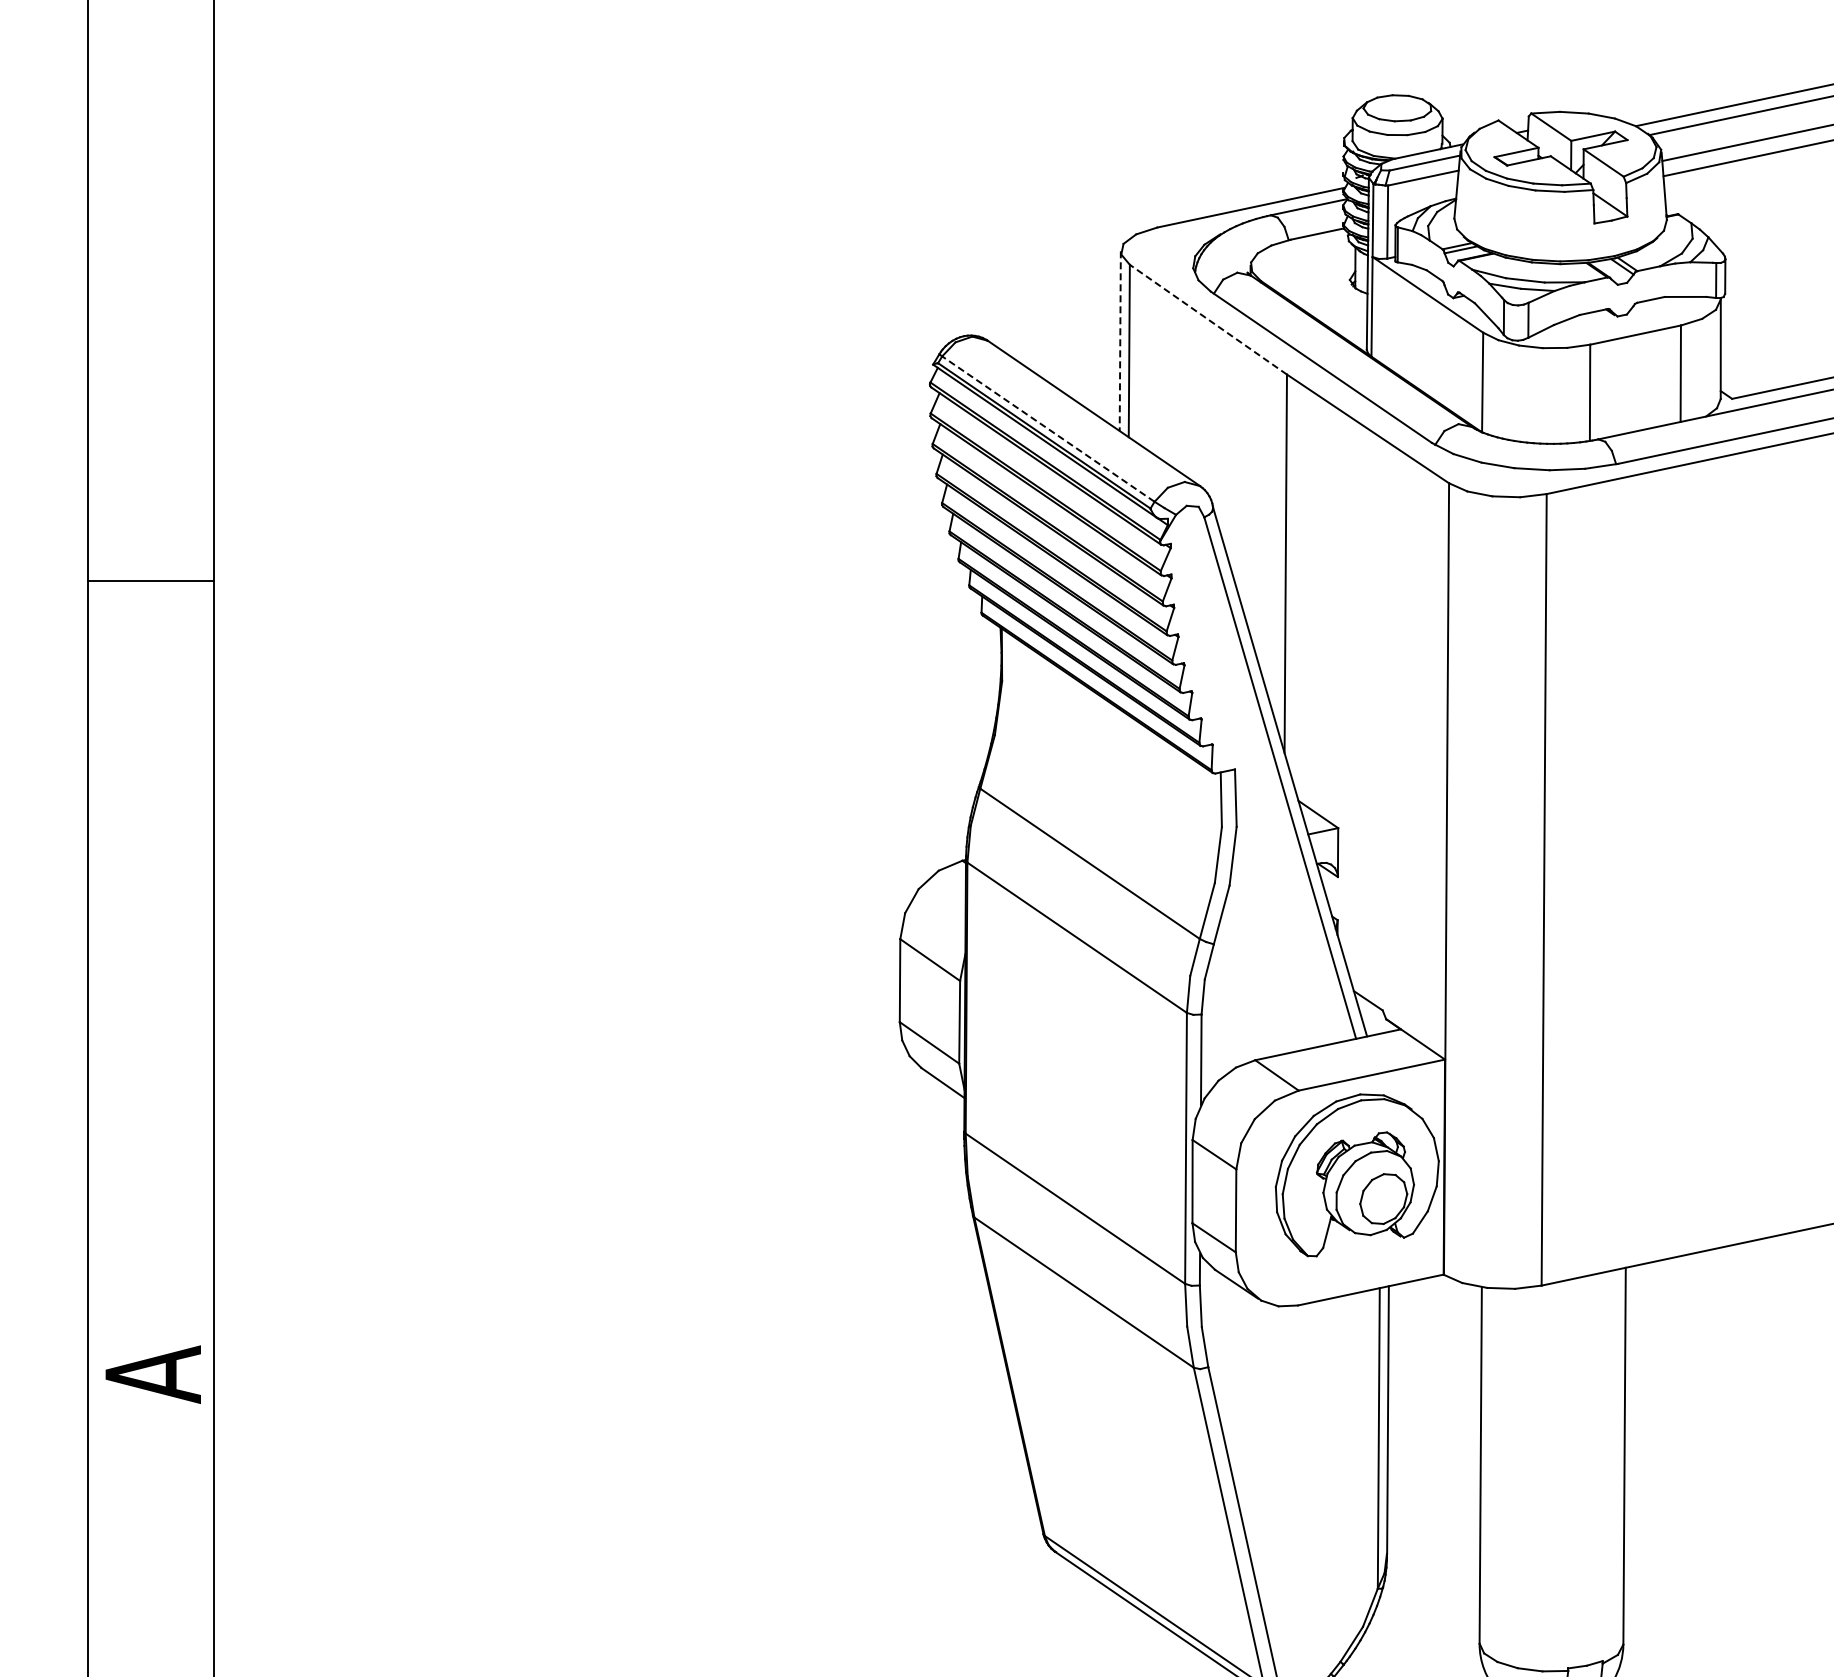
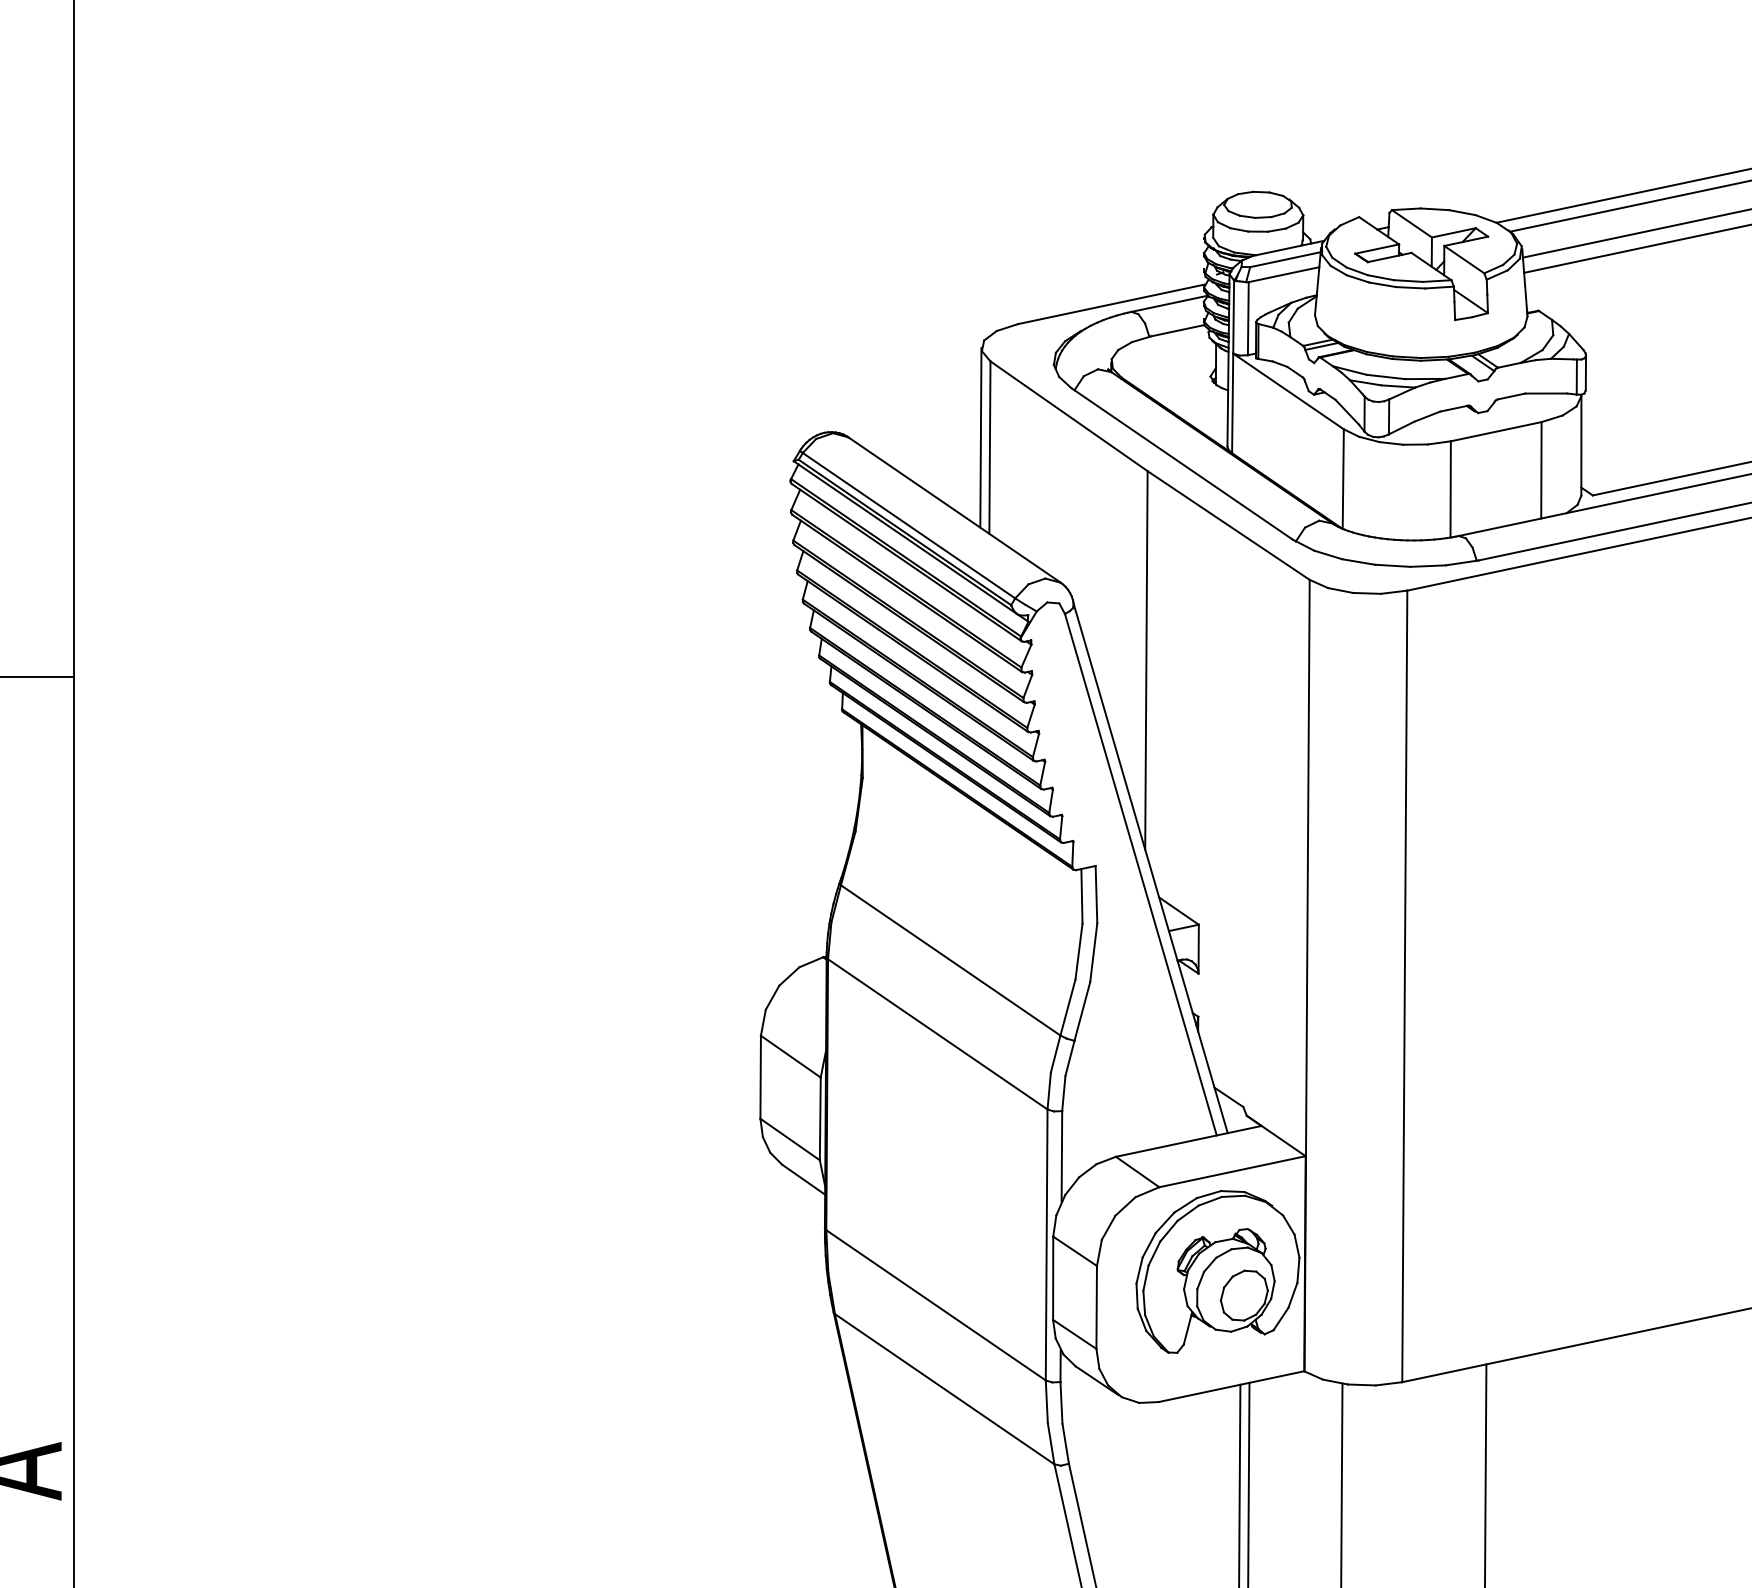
line: (1208, 319) -> (1069, 416), dashed -> solid
line: (1120, 341) -> (981, 438), dashed -> solid
line: (1048, 429) -> (909, 526), dashed -> solid

